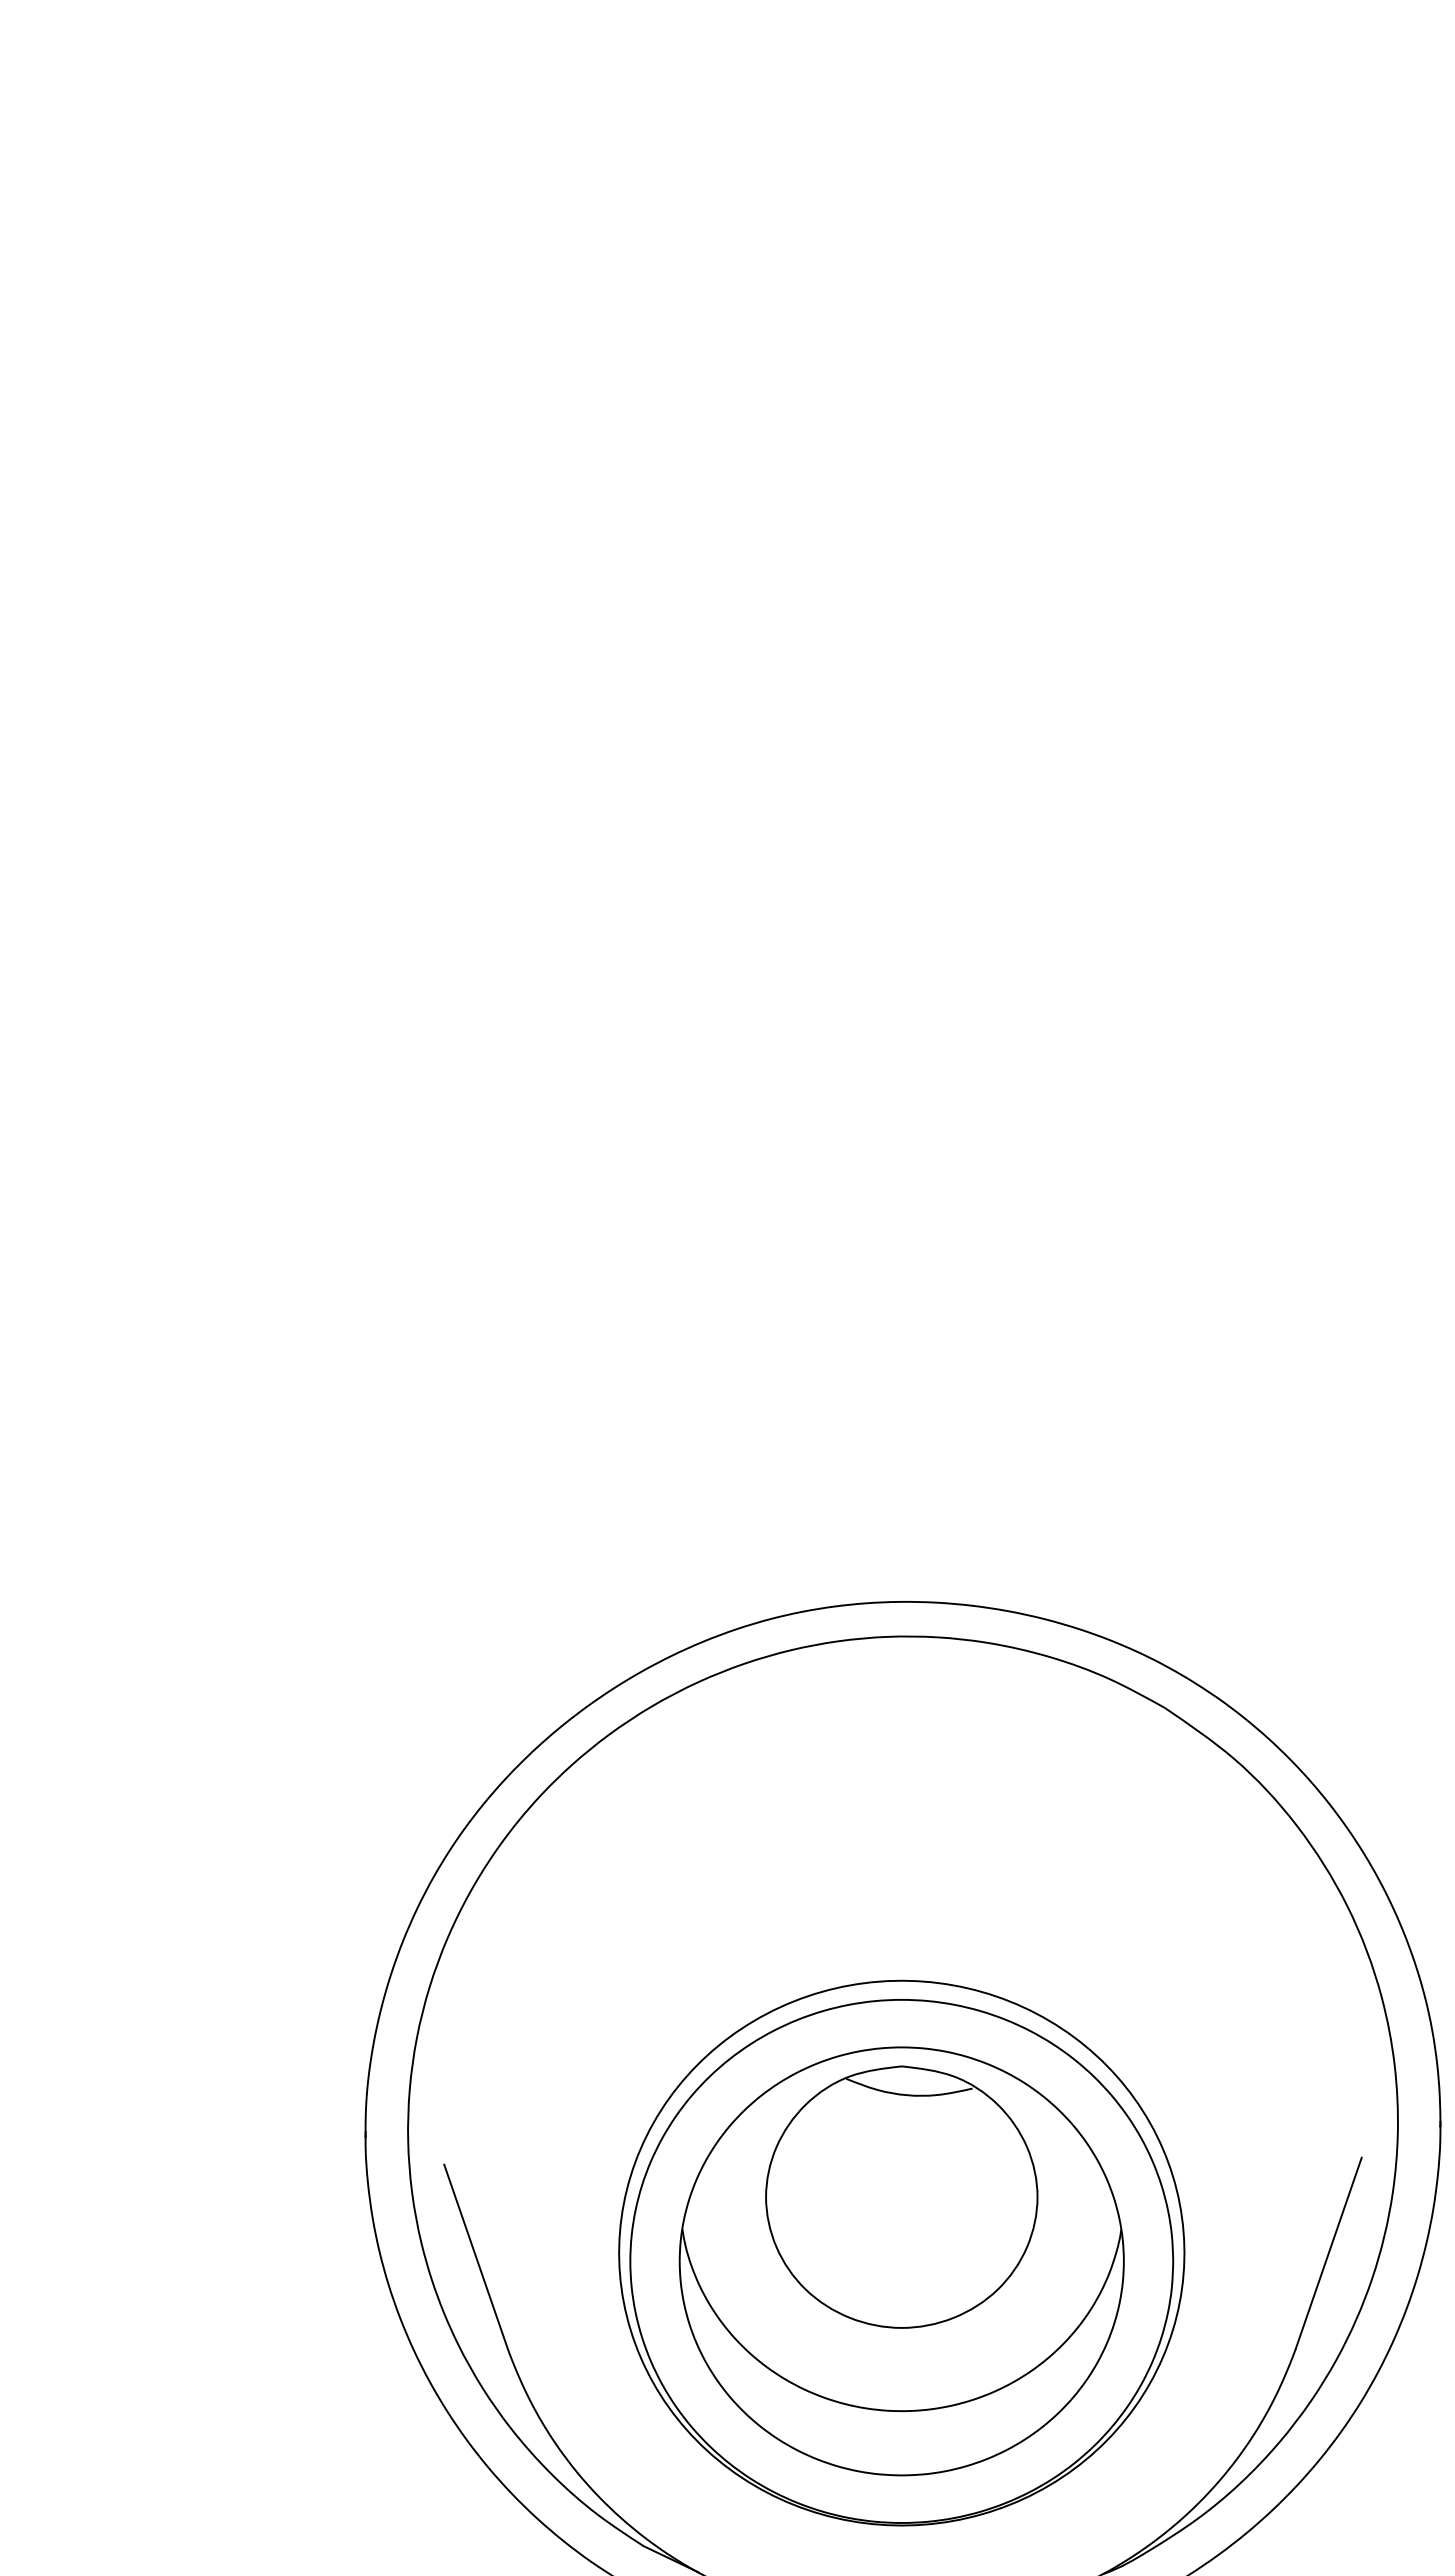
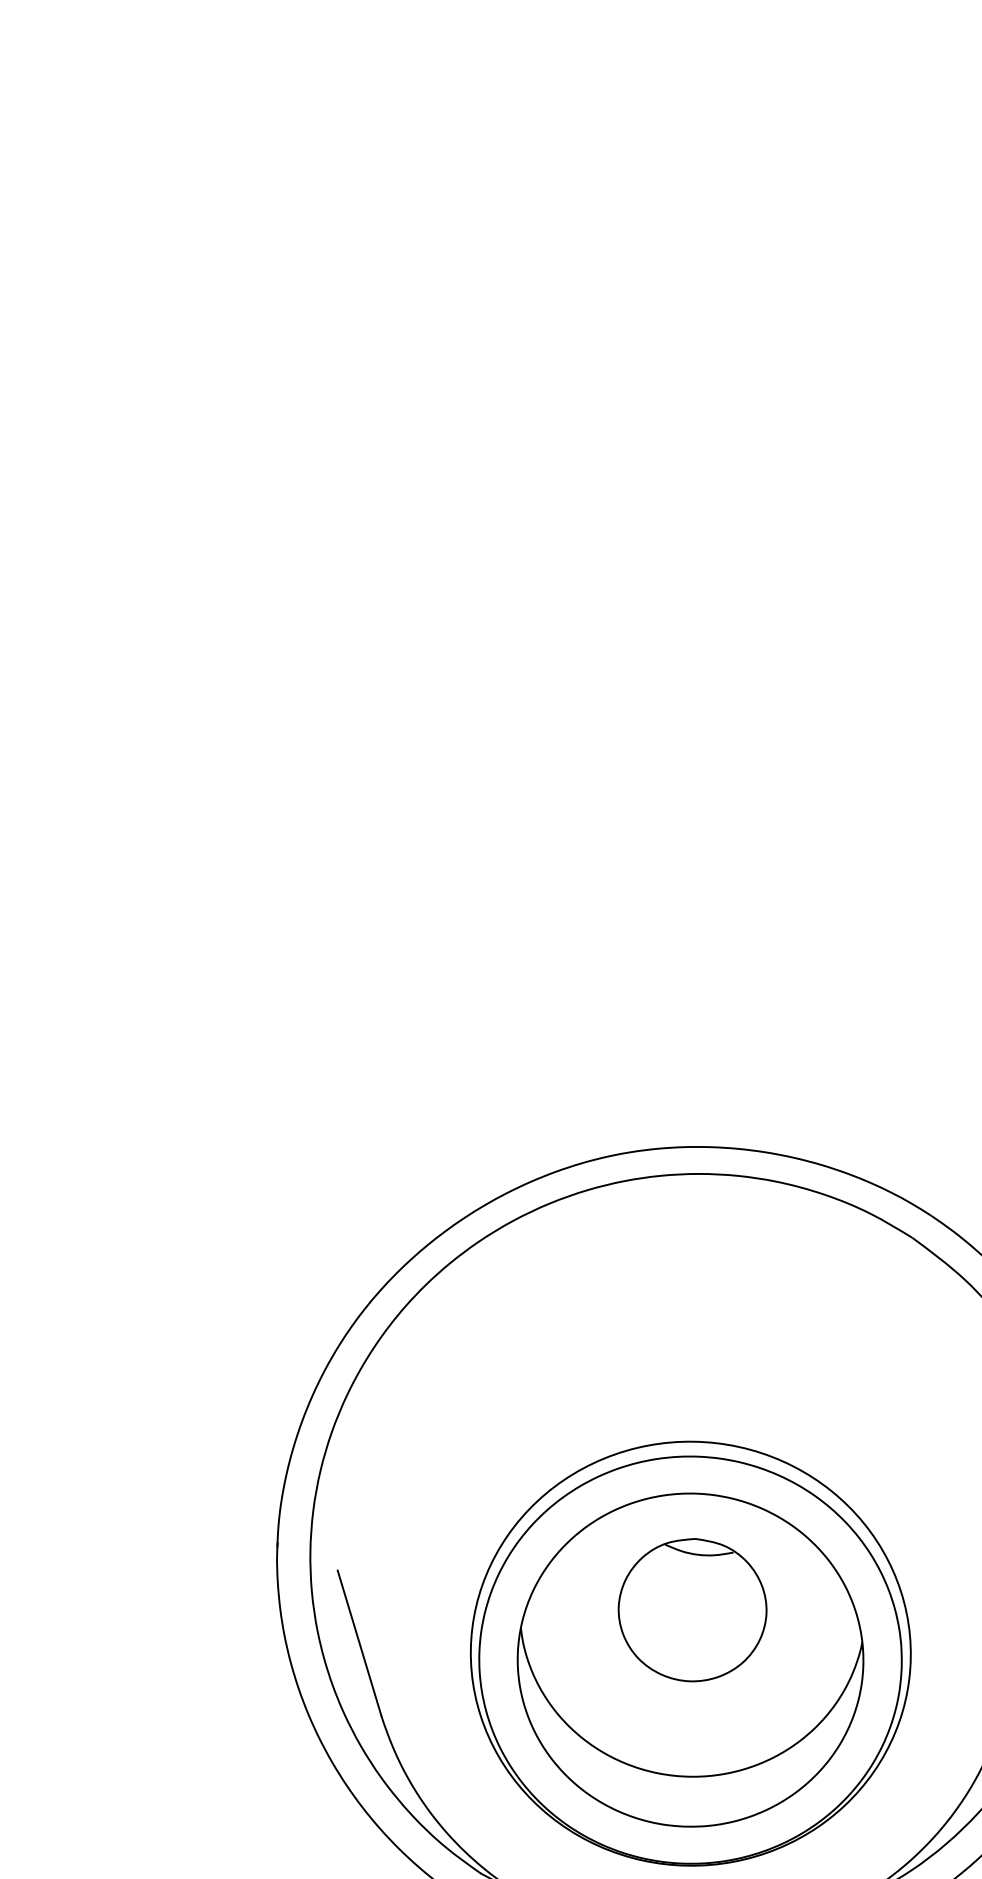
part: (901, 2196) -> (692, 1609), size x0.7

